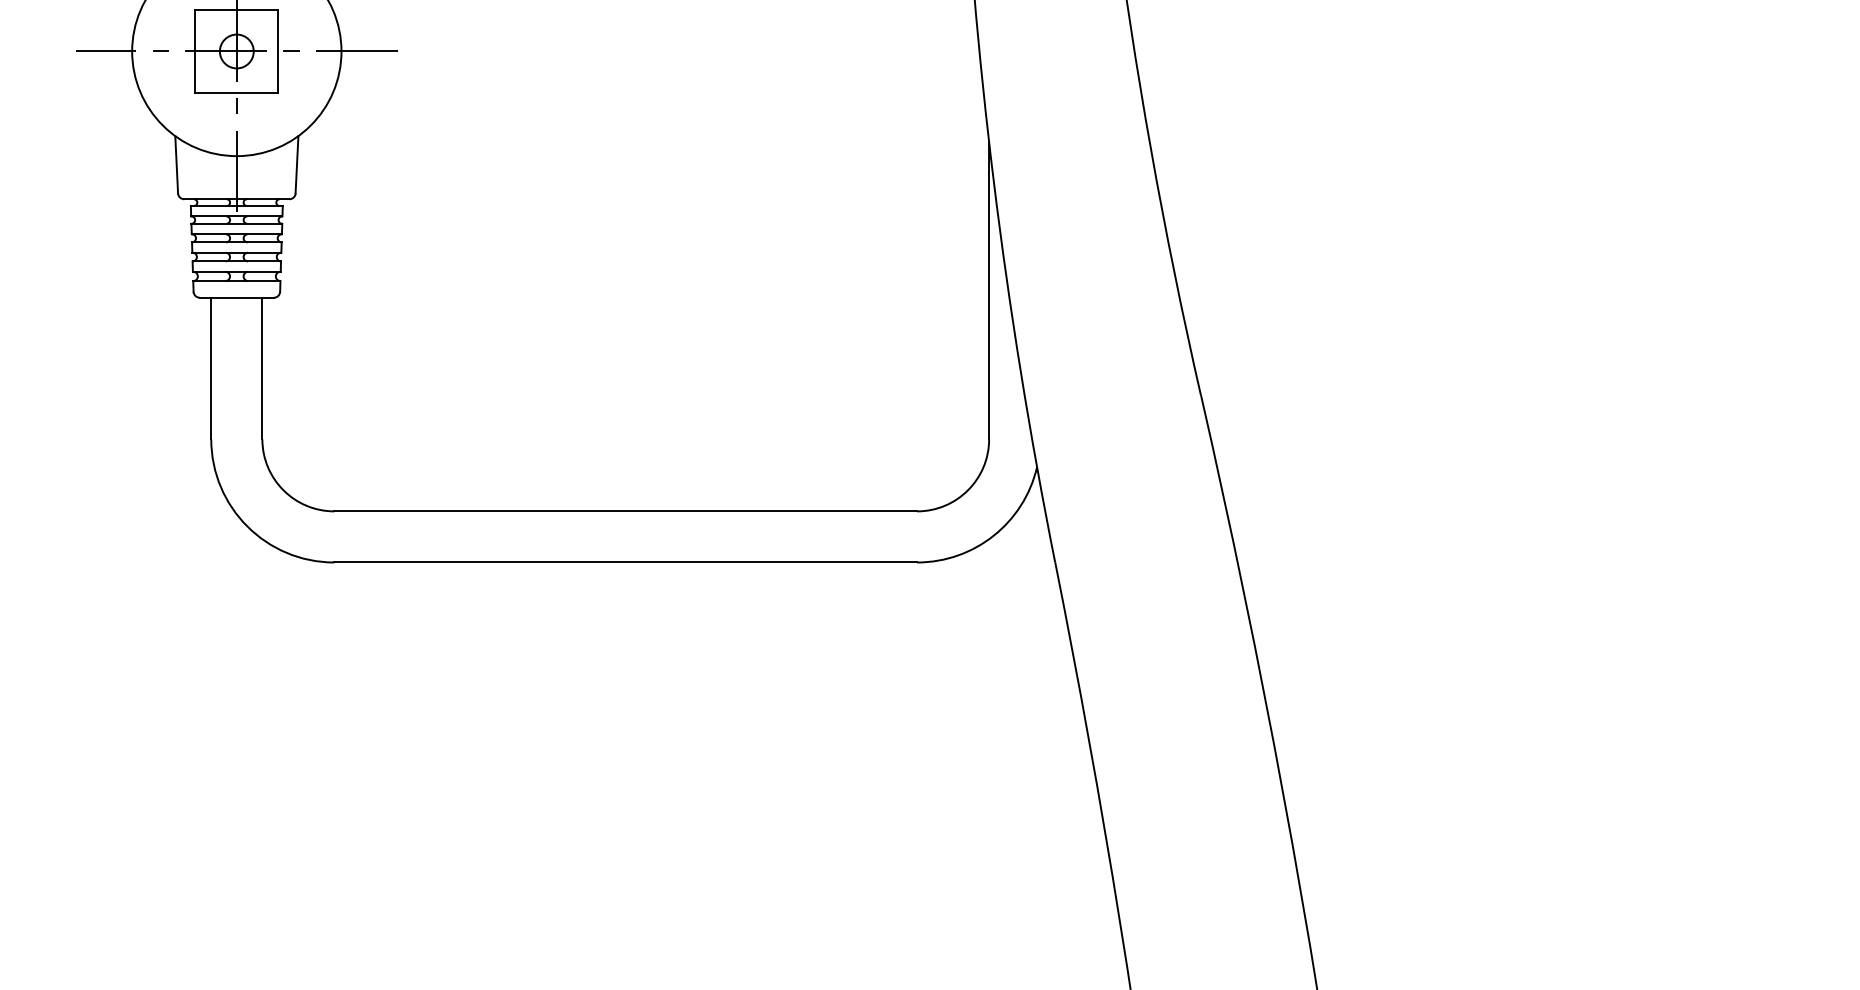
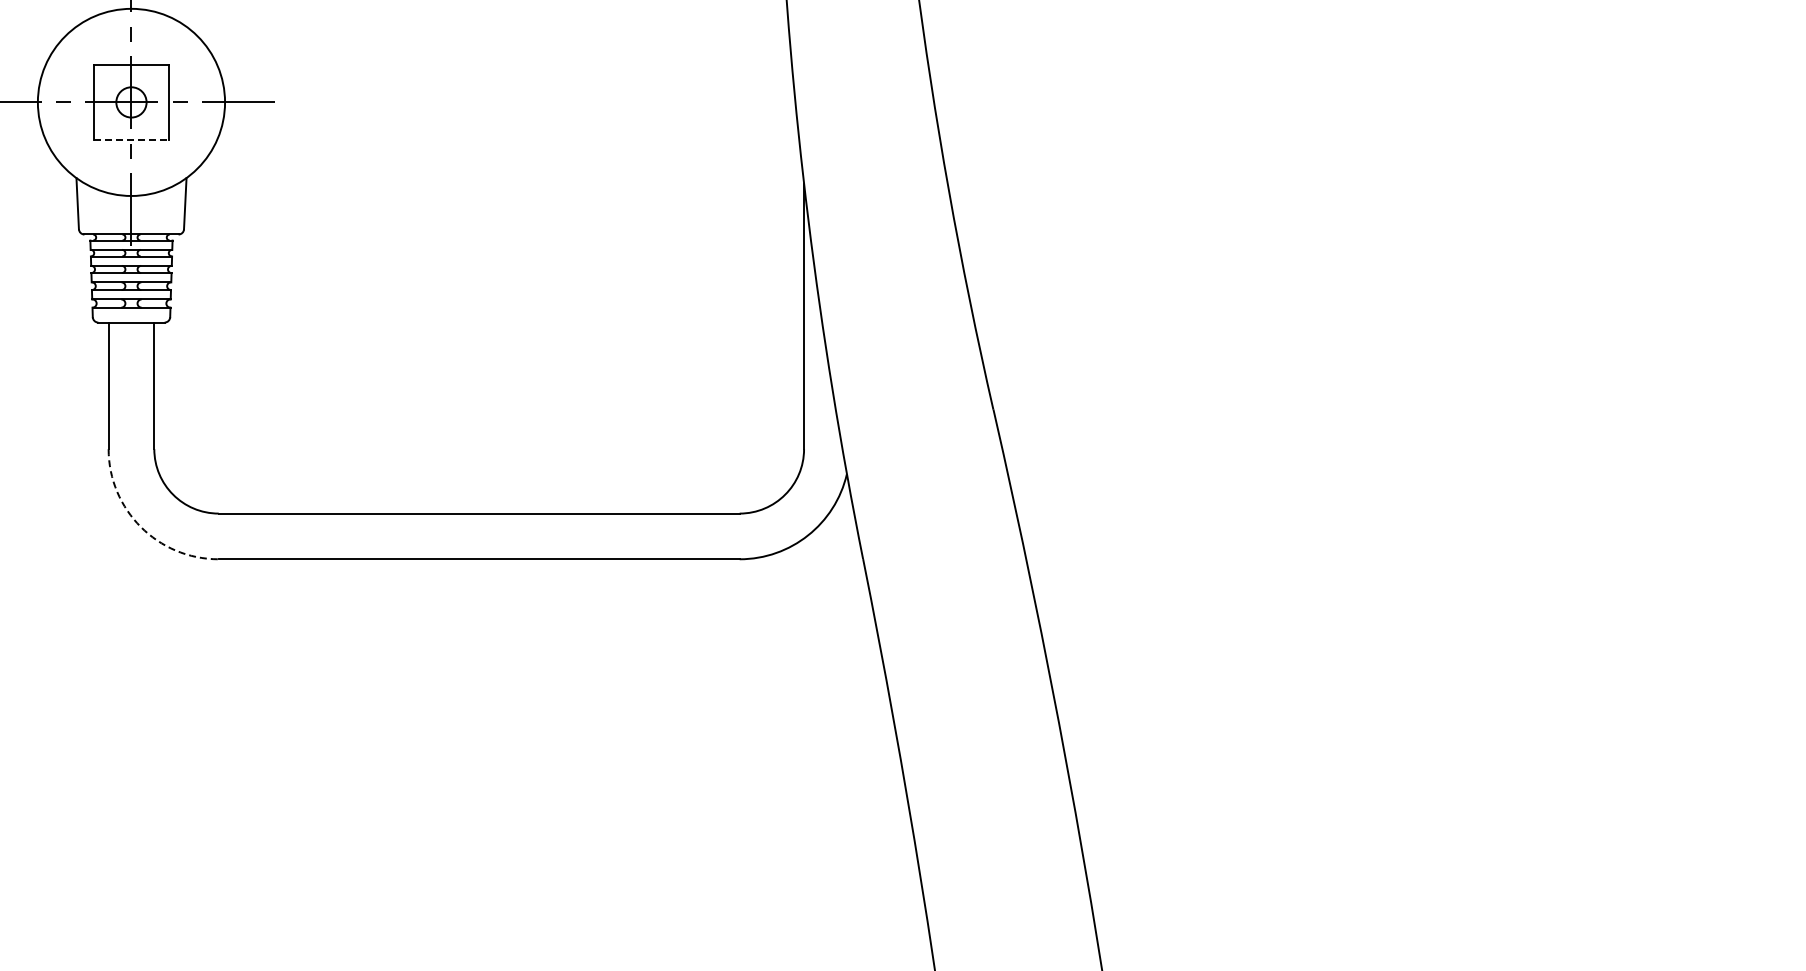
line: (237, 92) -> (132, 139), solid -> dashed
arc: (246, 526) -> (140, 527), solid -> dashed

